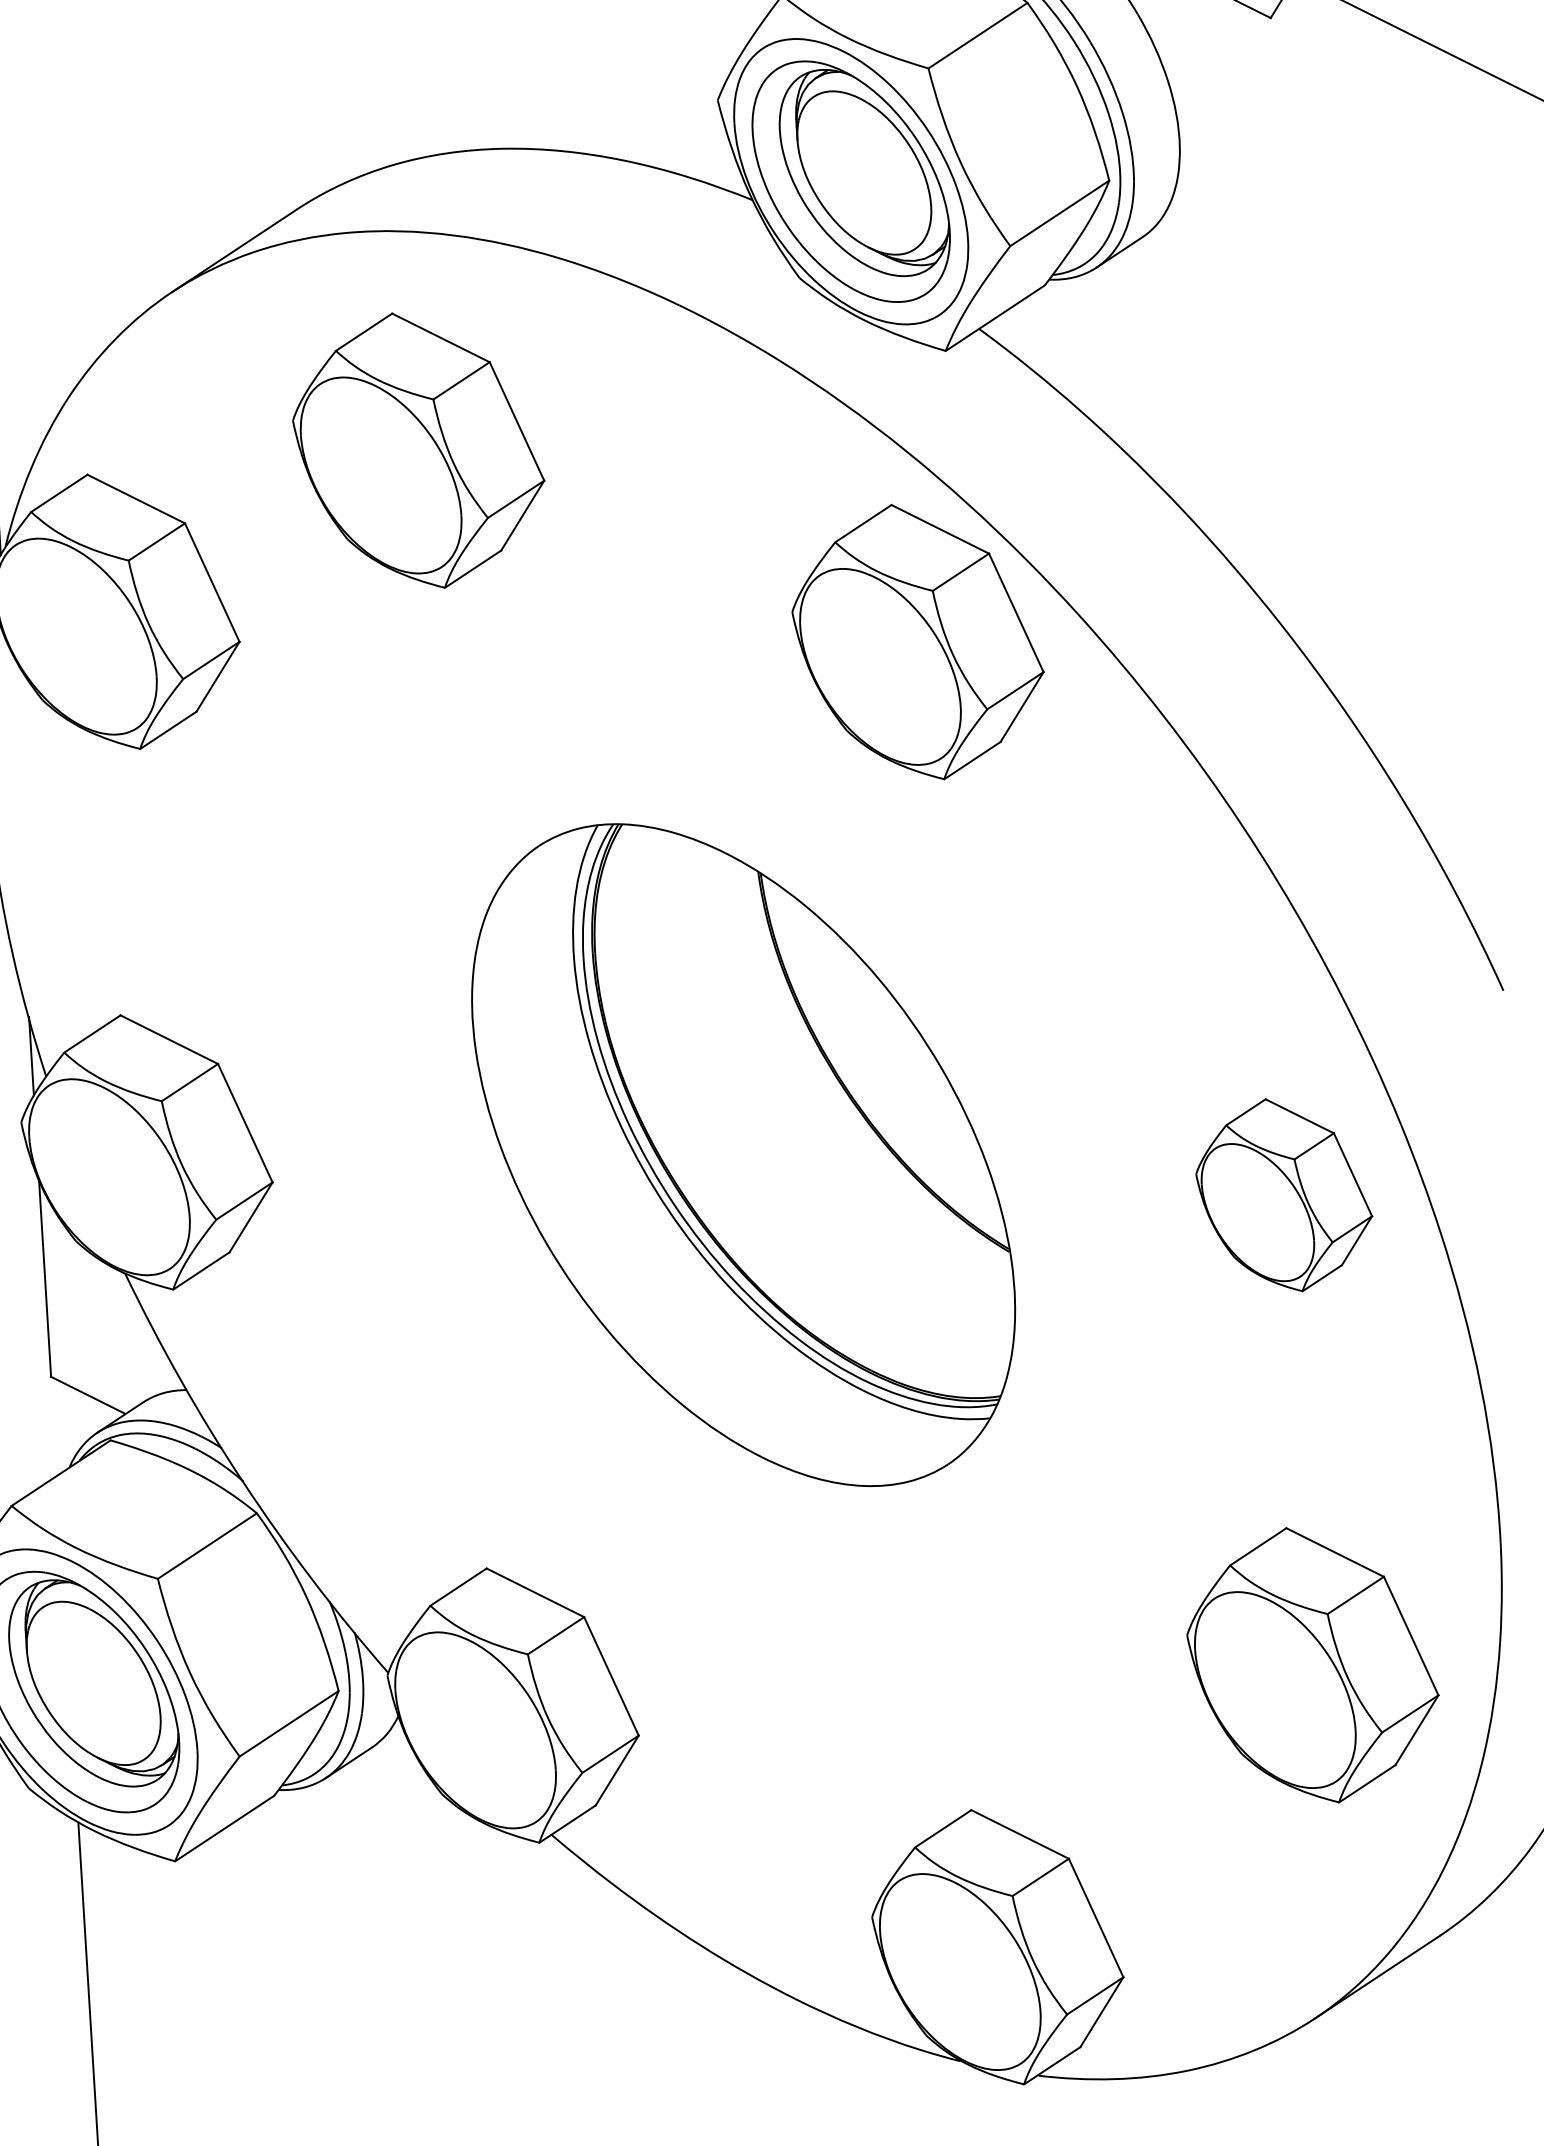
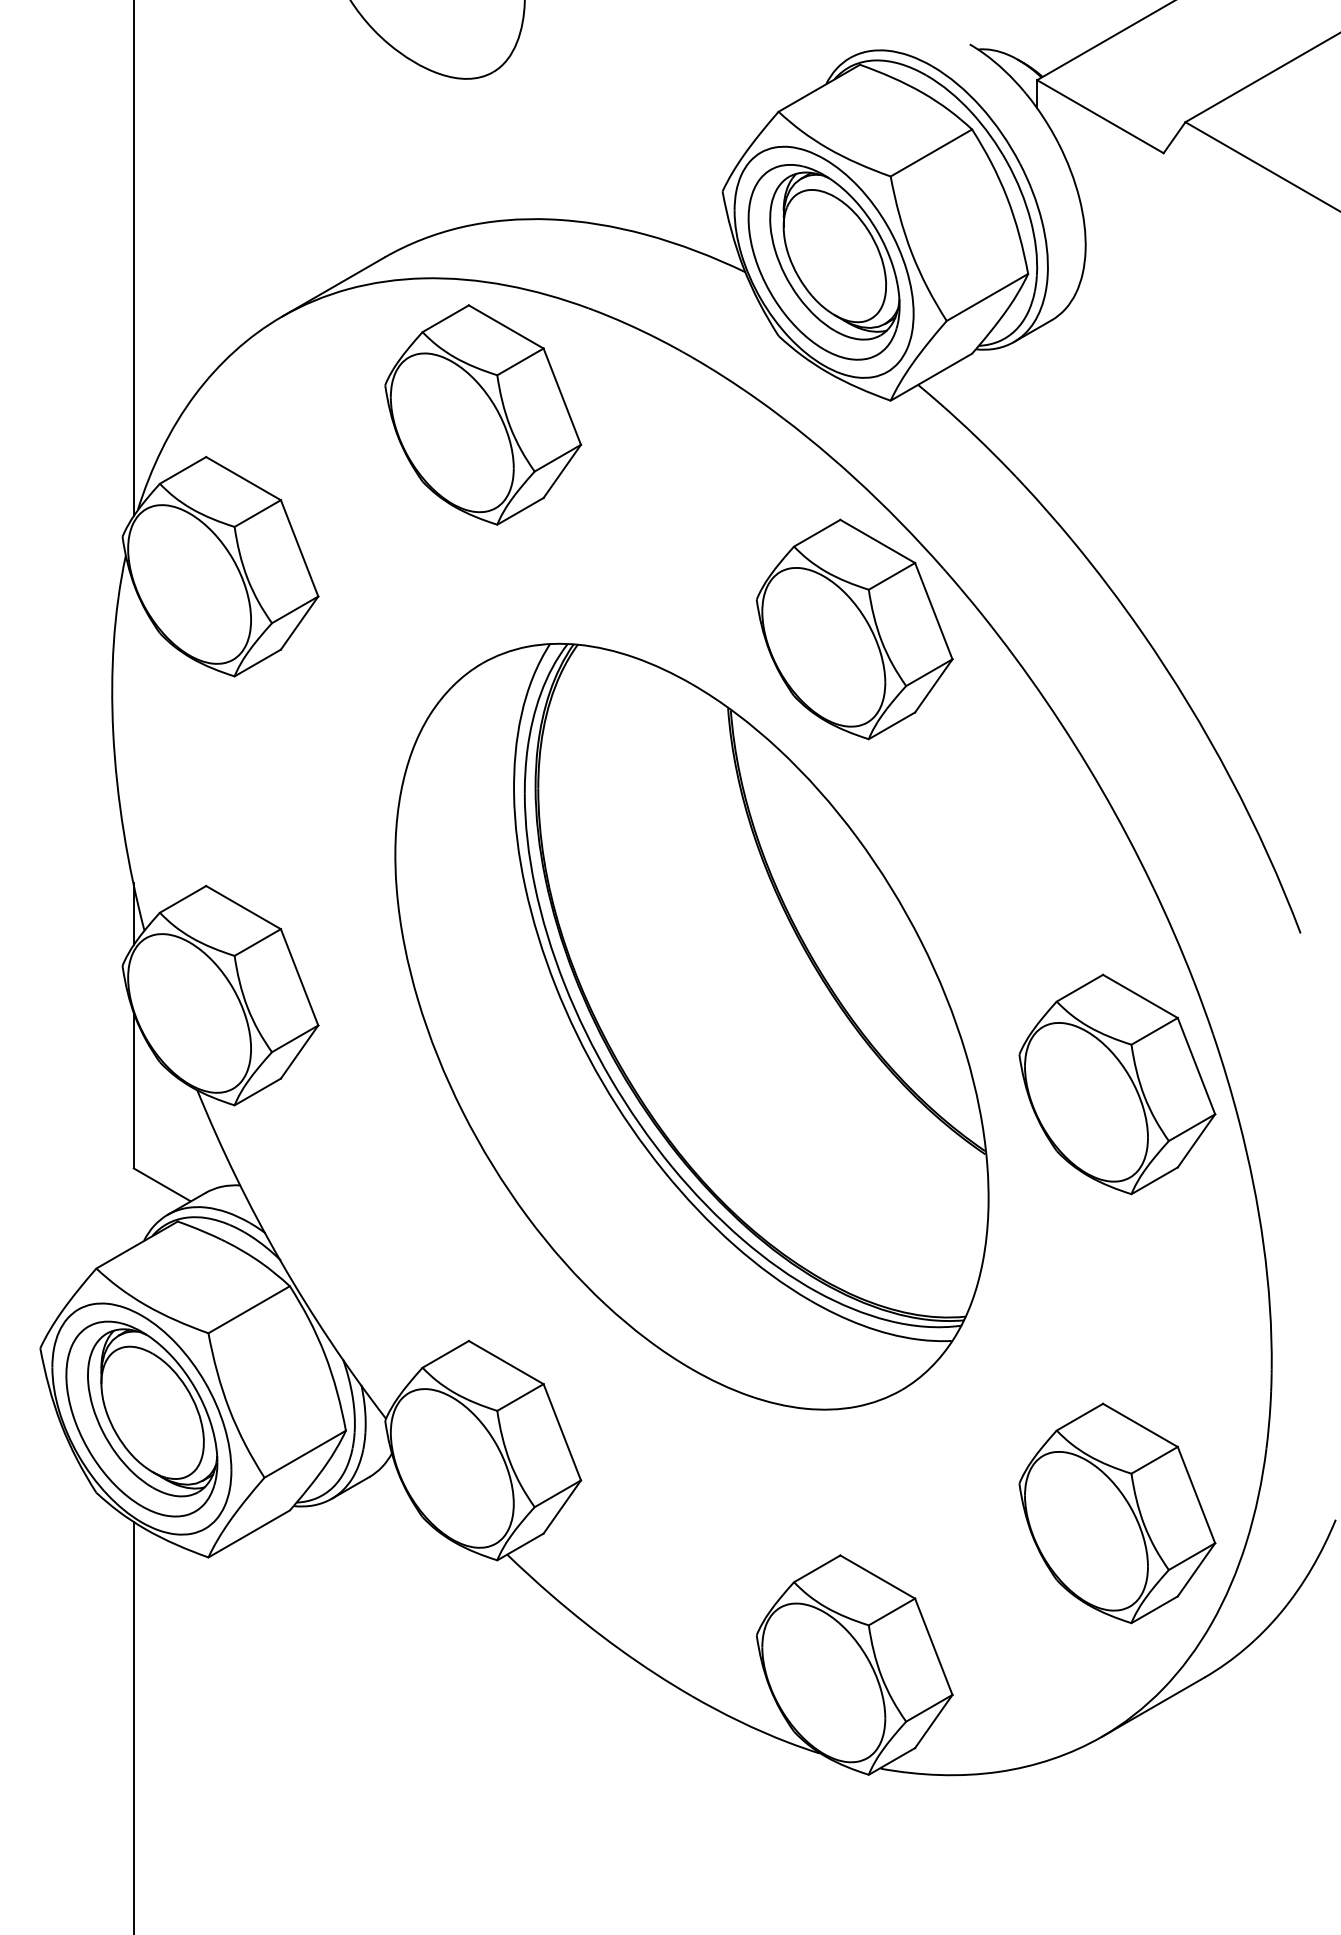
part: (419, 449) -> (483, 414), moved
part: (742, 1154) -> (691, 1026), size x1.43
part: (1284, 1195) -> (1117, 1084), size x1.43
part: (1313, 1665) -> (1117, 1513), moved

